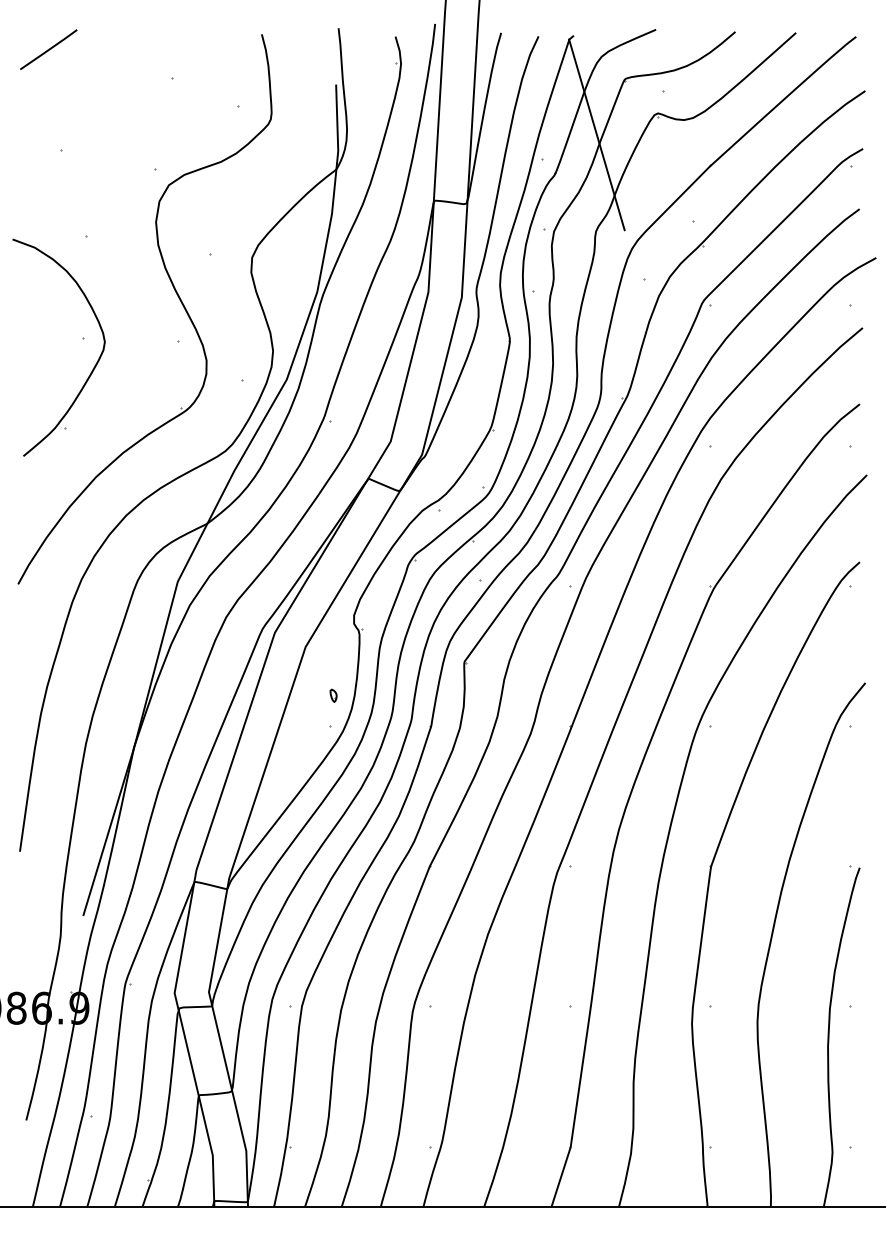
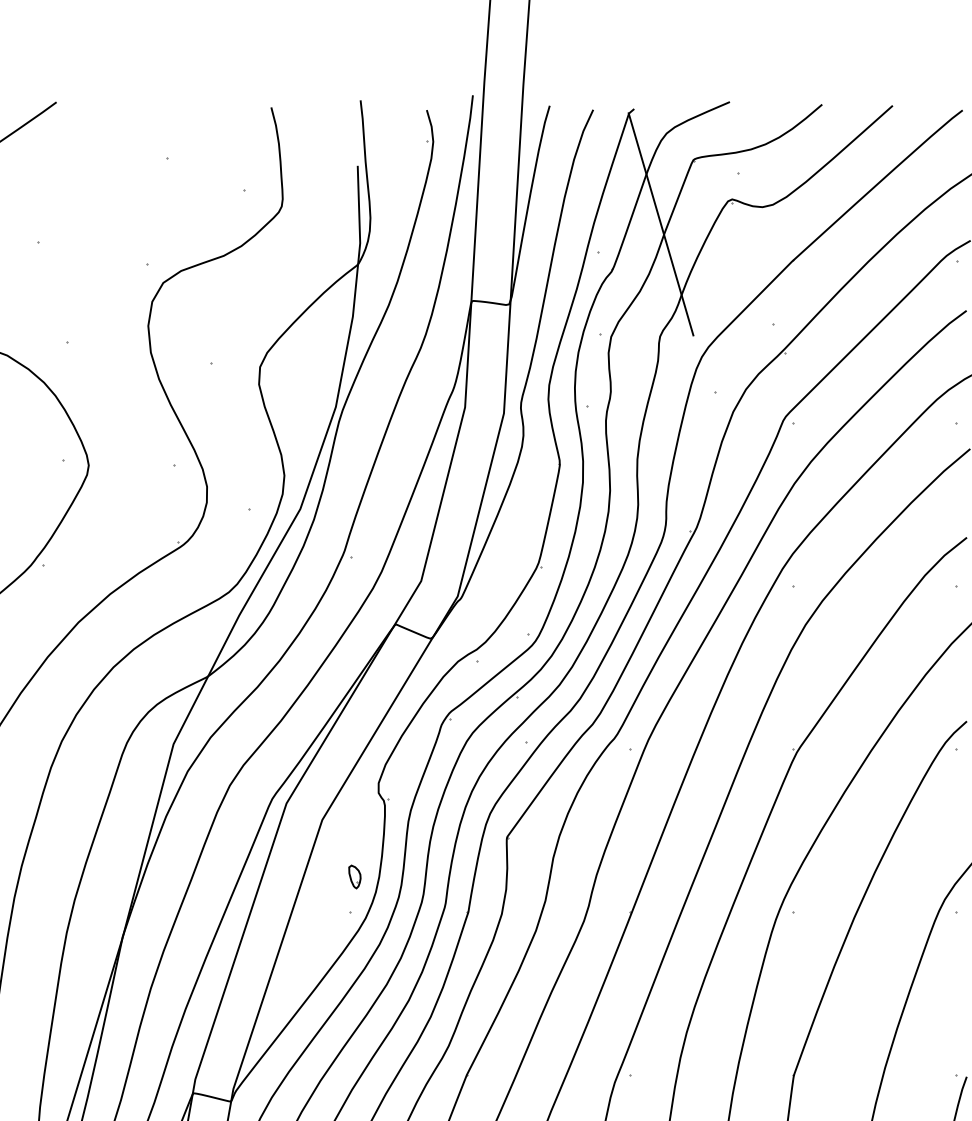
part: (333, 695) -> (354, 876), size x1.6

